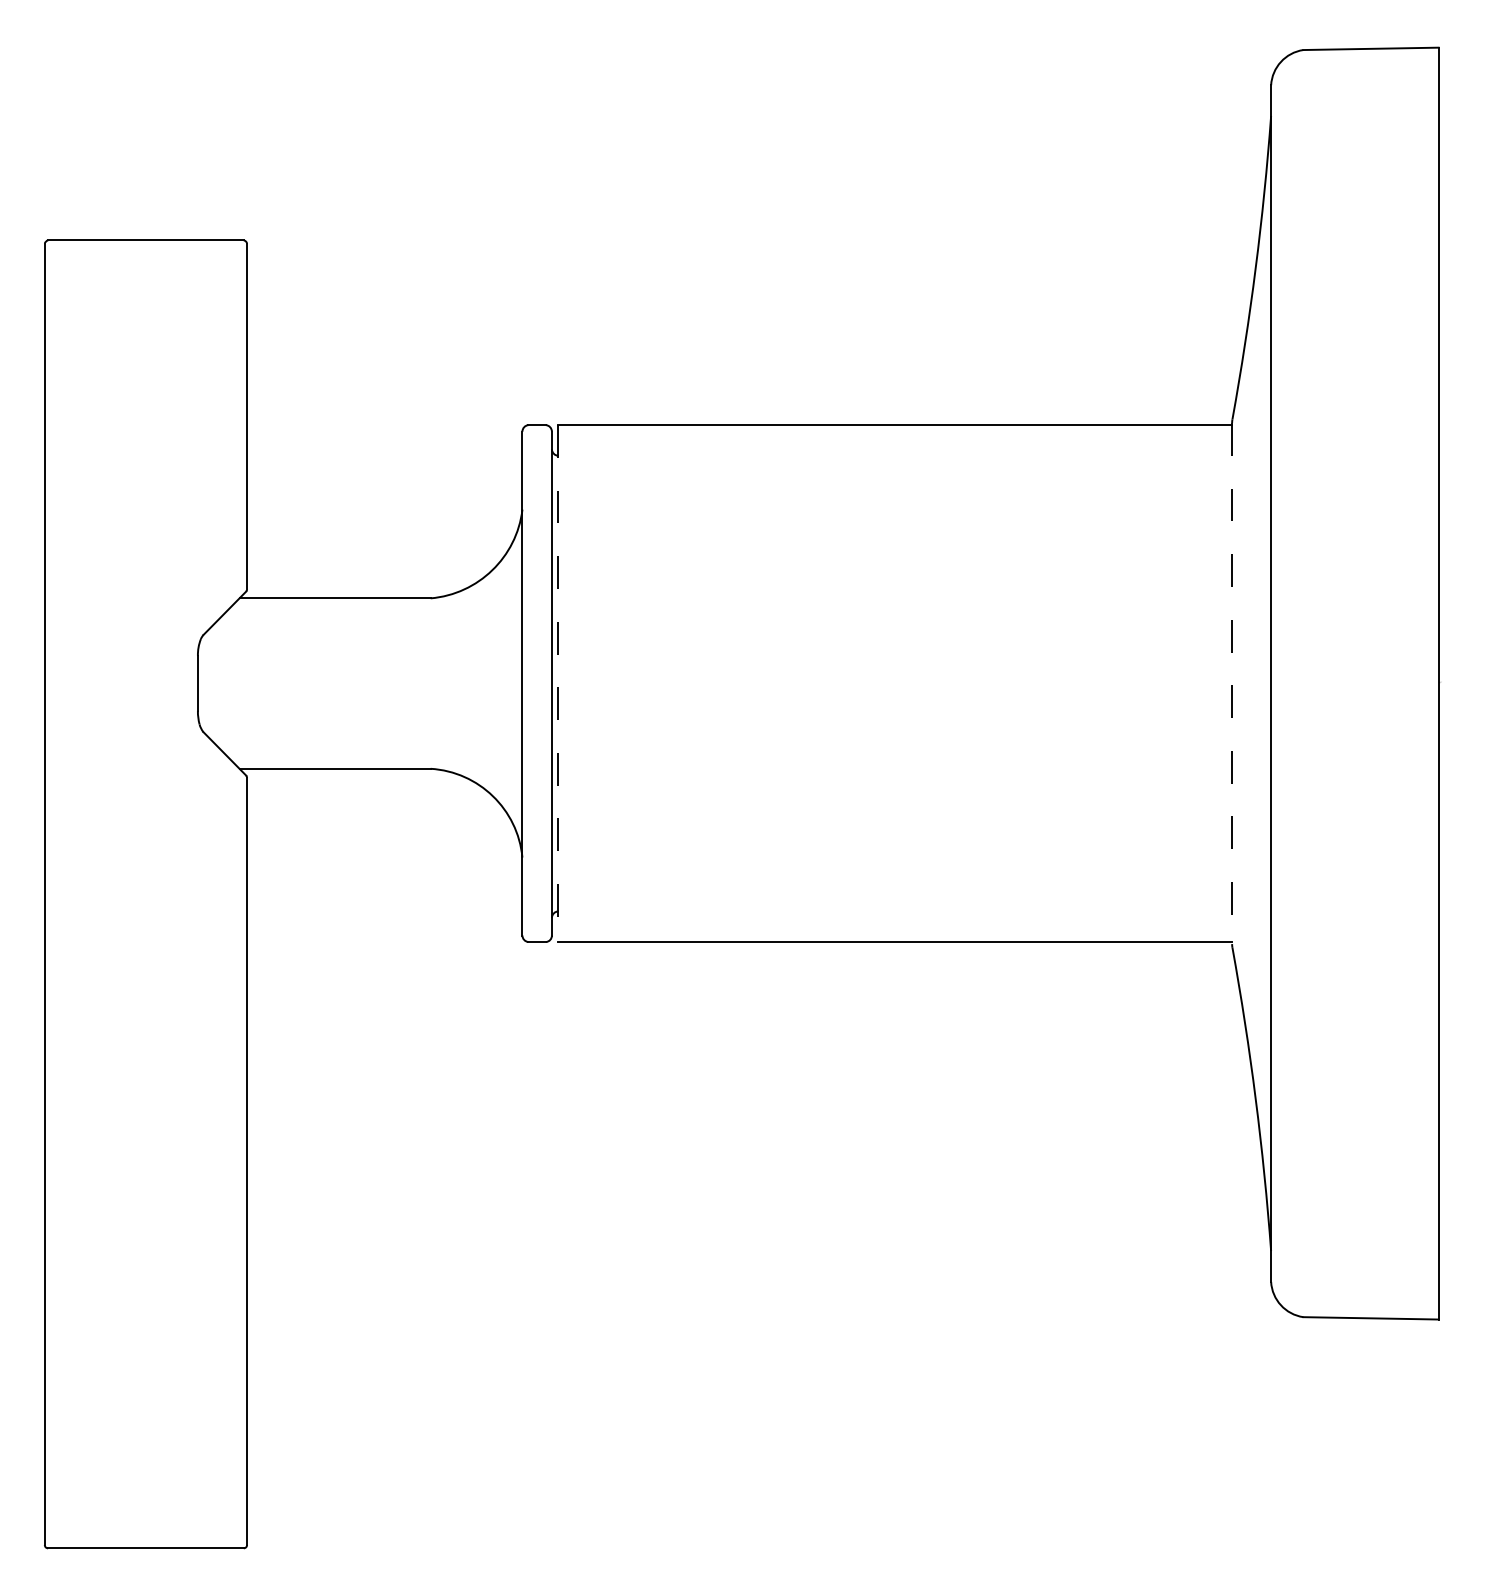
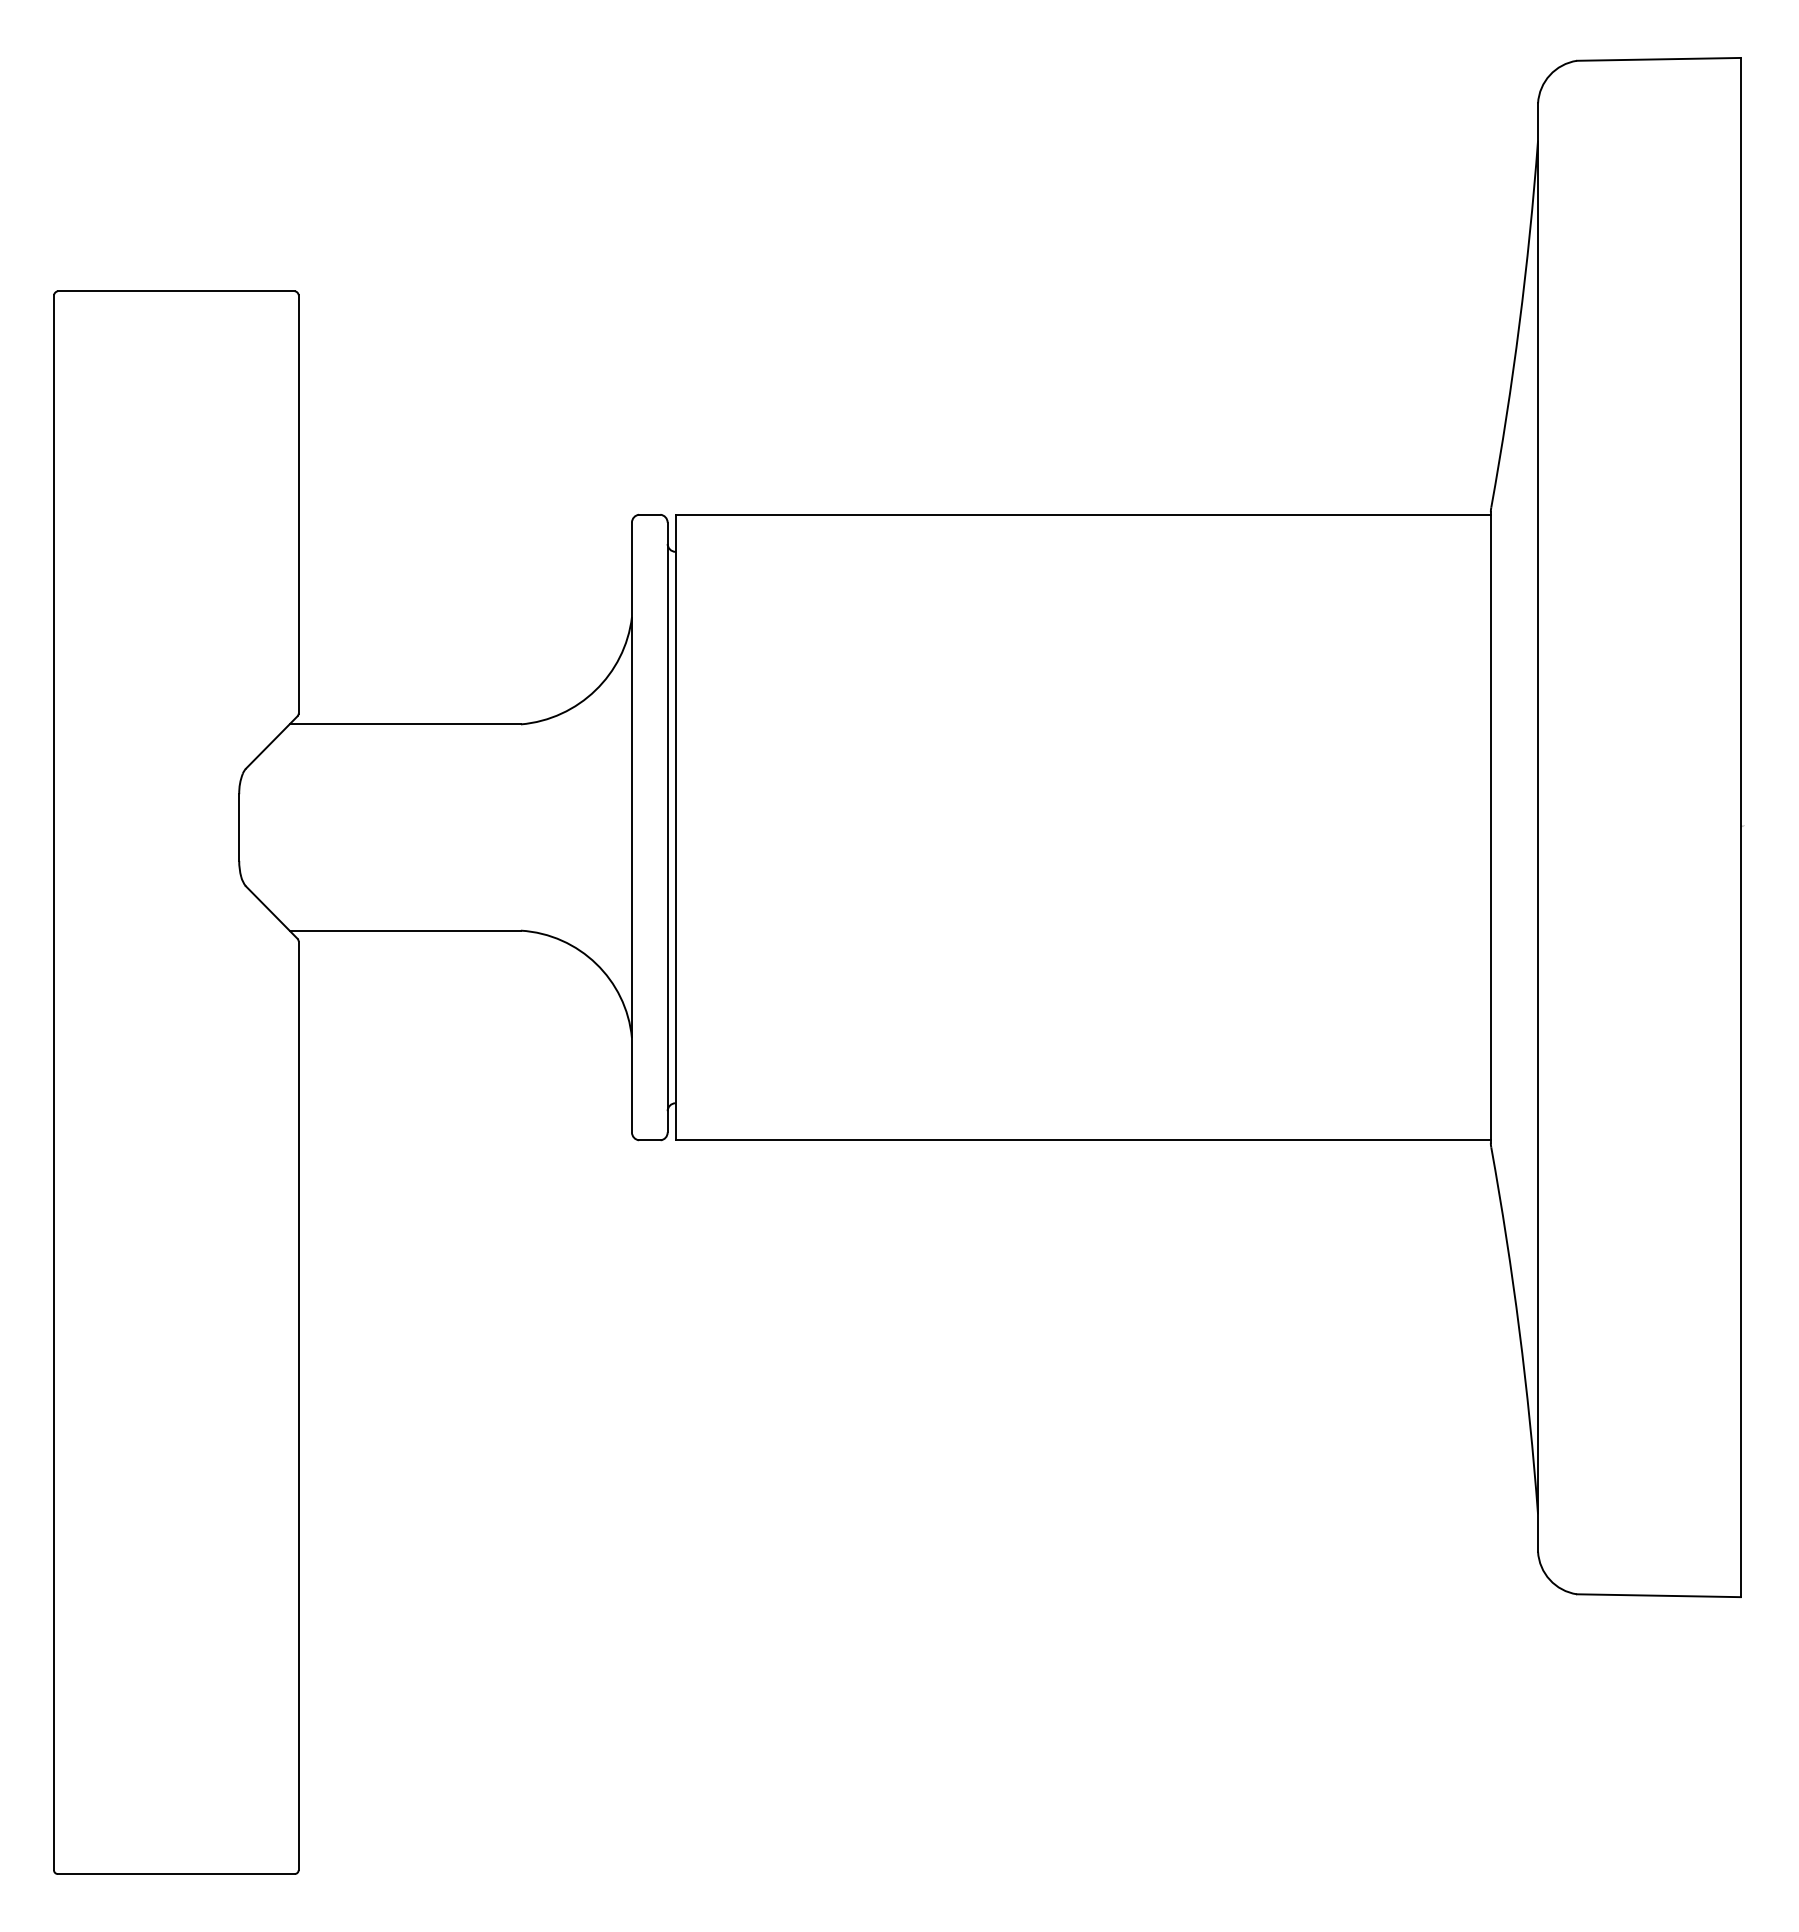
line: (558, 683) -> (675, 827), dashed -> solid
line: (1231, 684) -> (1490, 828), dashed -> solid

